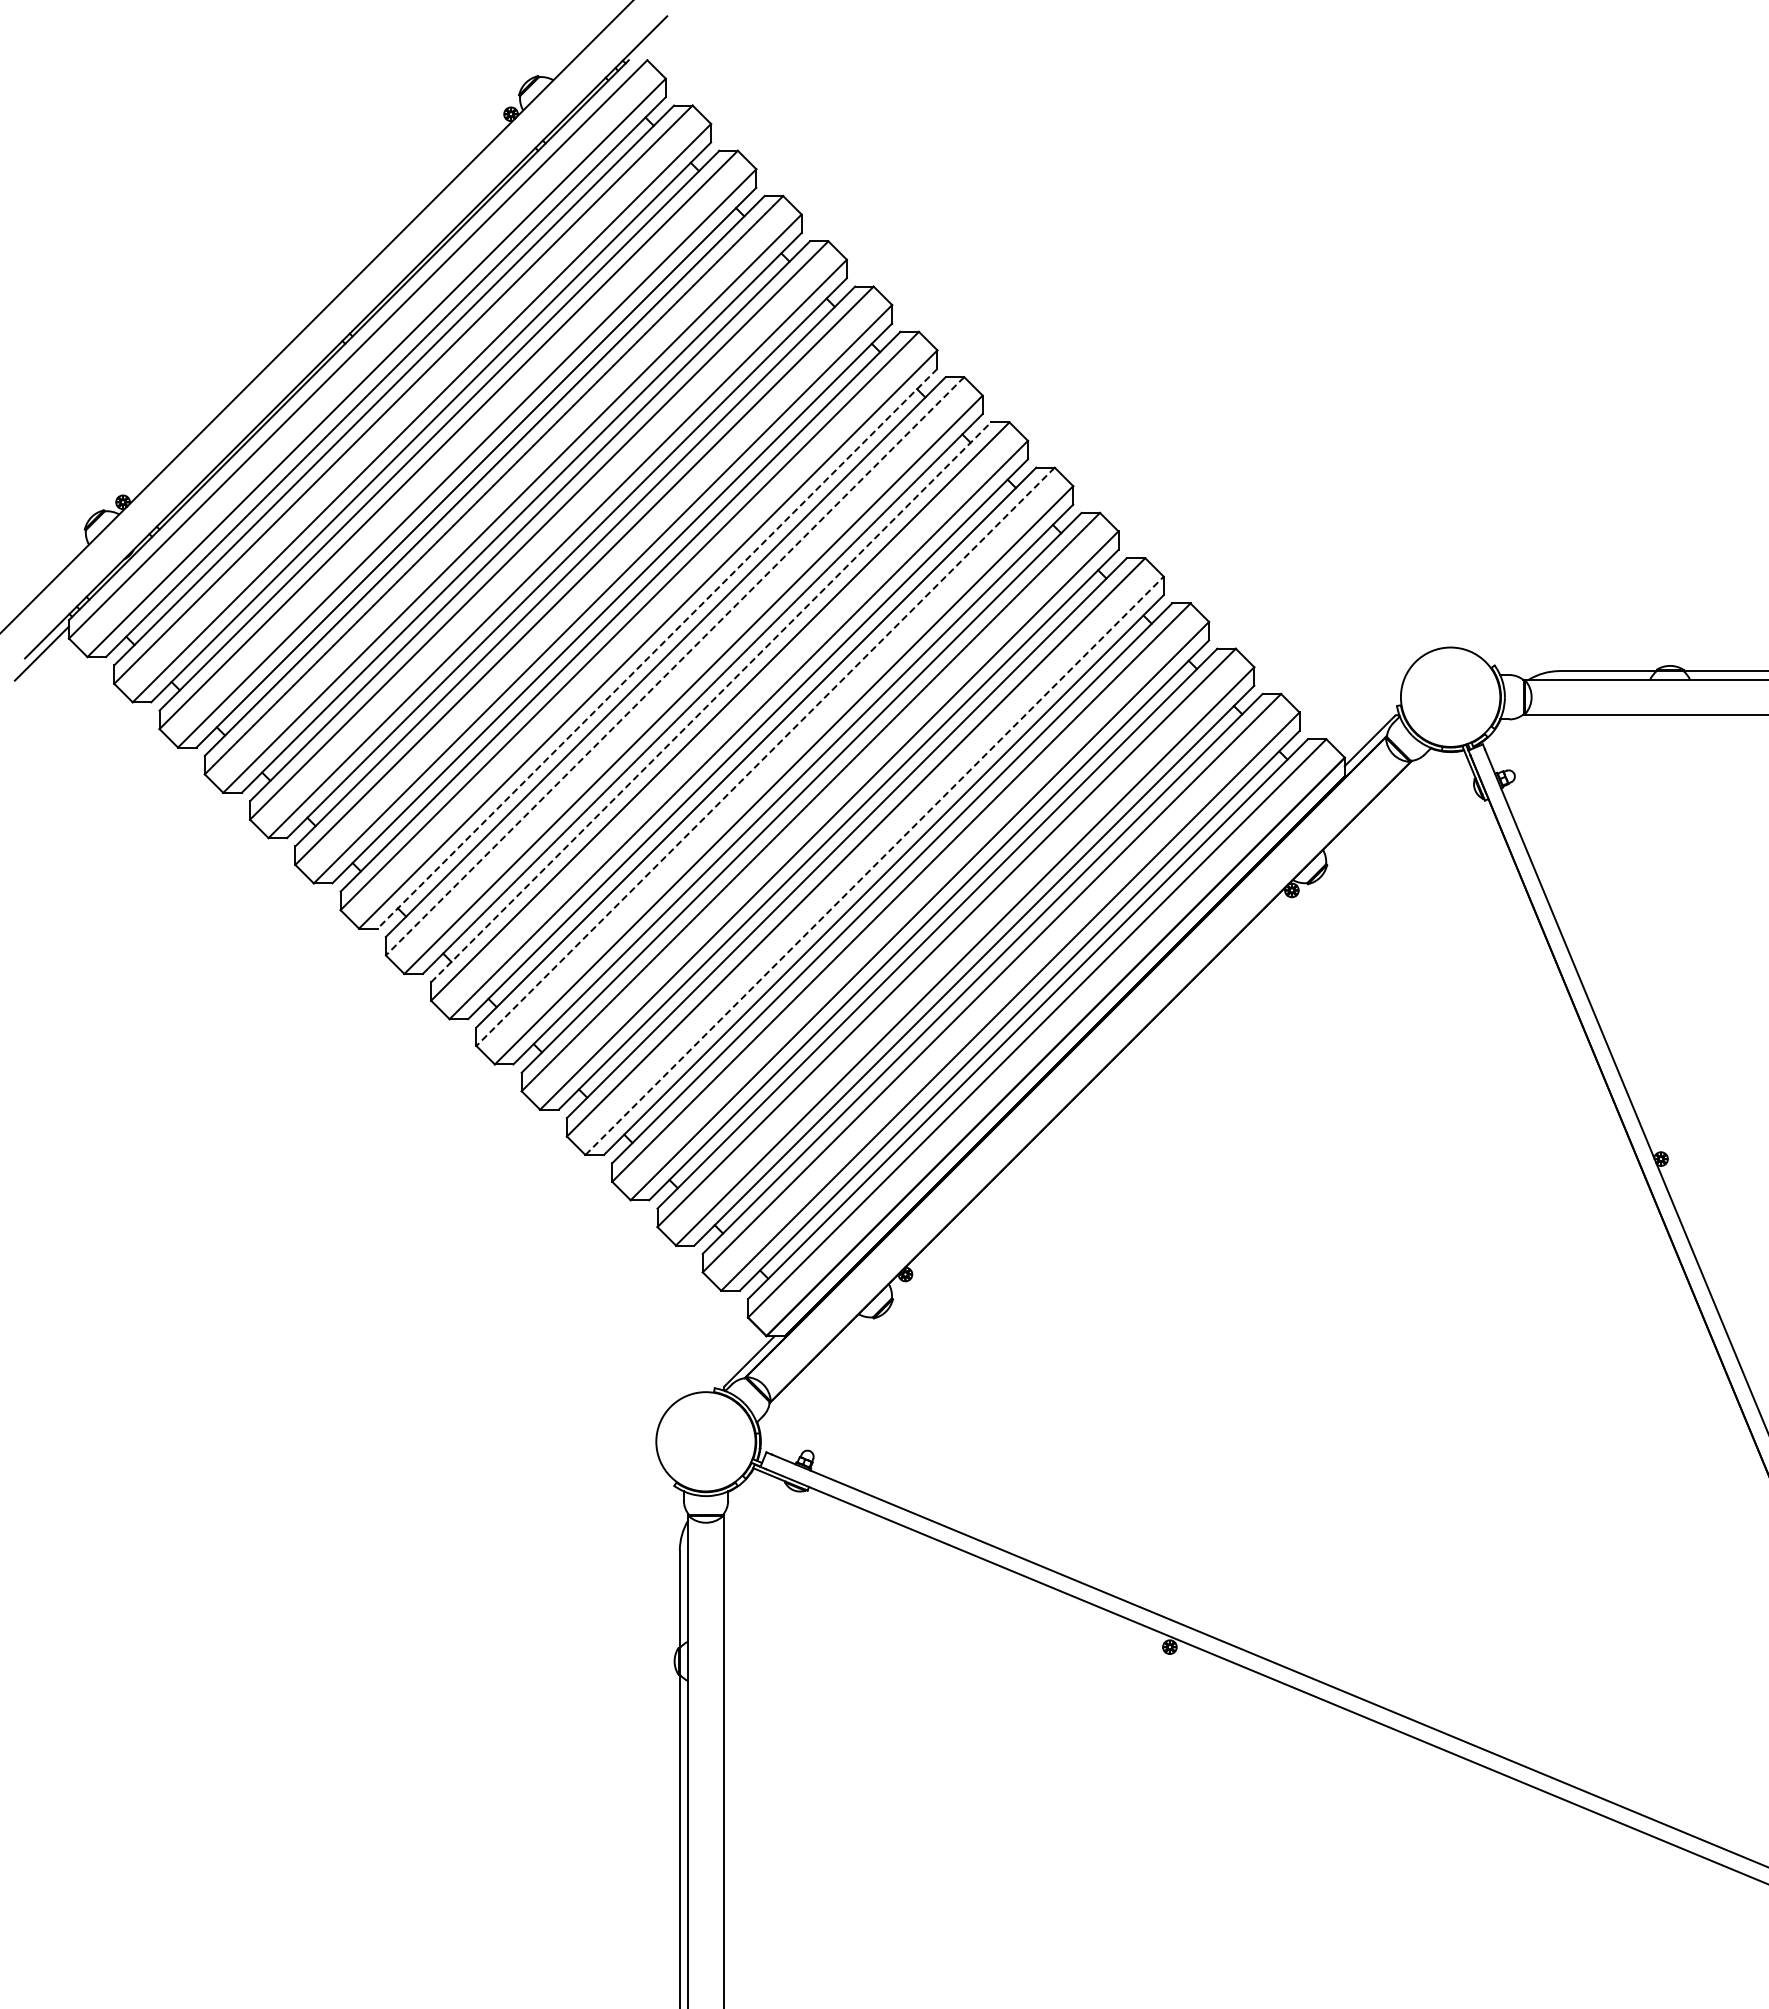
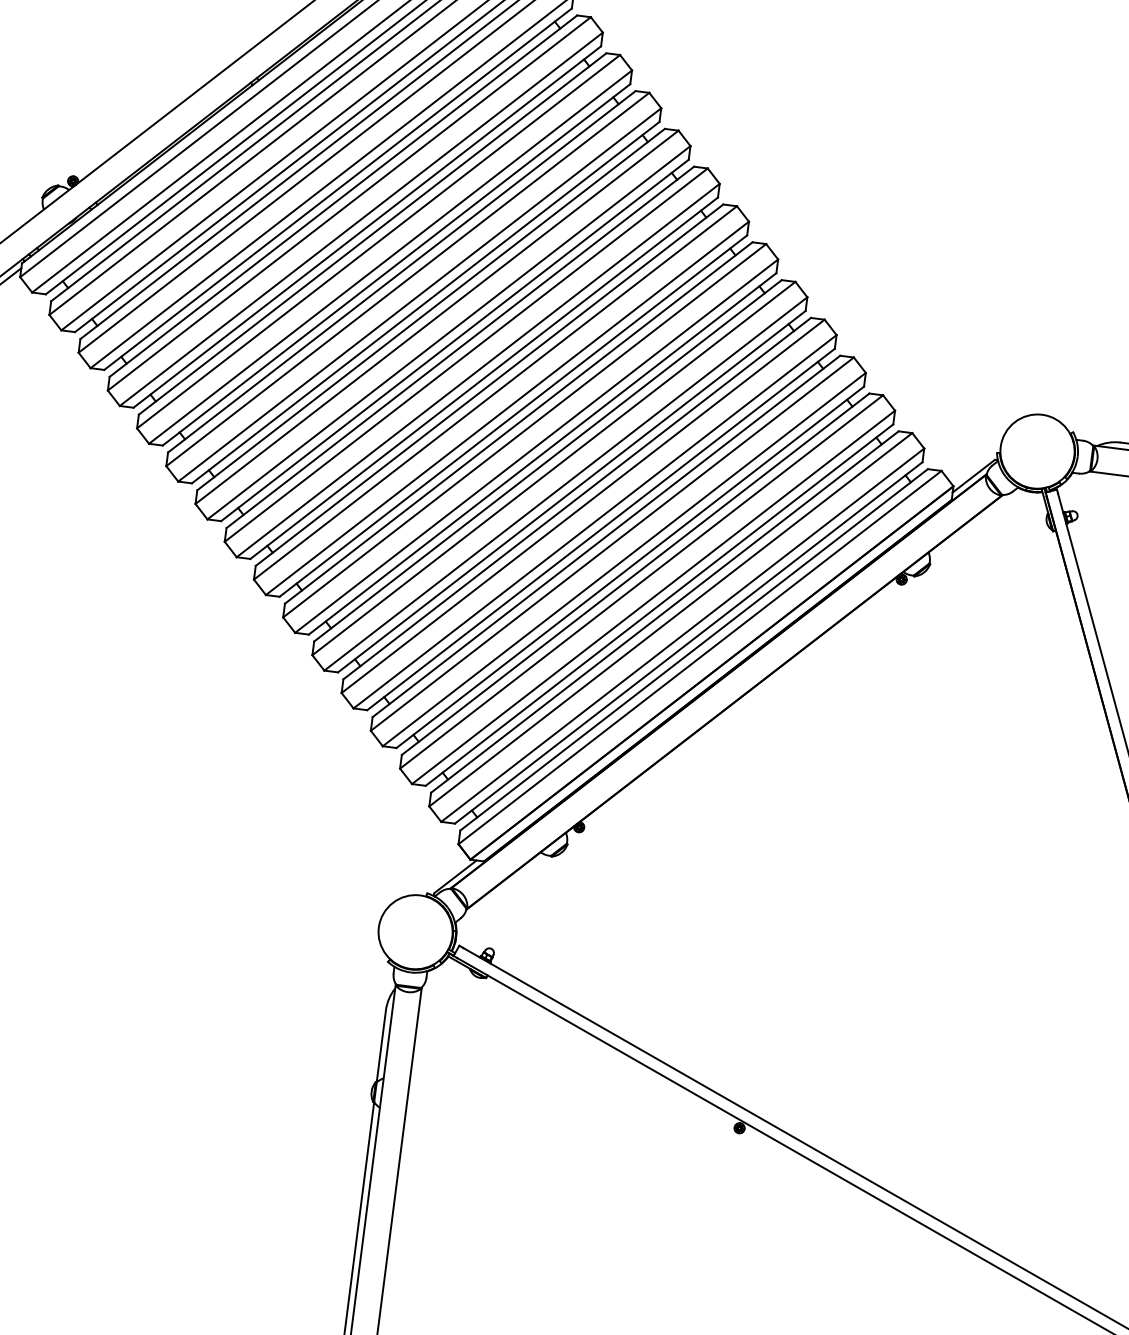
line: (657, 648) -> (454, 340), dashed -> solid
line: (675, 666) -> (466, 355), dashed -> solid
line: (711, 702) -> (489, 385), dashed -> solid
line: (765, 756) -> (524, 430), dashed -> solid
line: (874, 865) -> (595, 521), dashed -> solid

